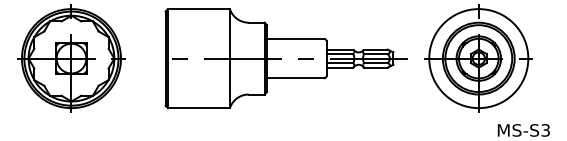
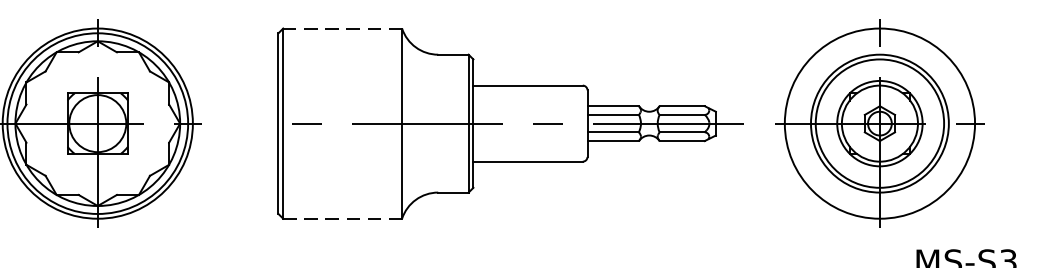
line: (199, 9) -> (343, 29), solid -> dashed
line: (199, 108) -> (343, 219), solid -> dashed

